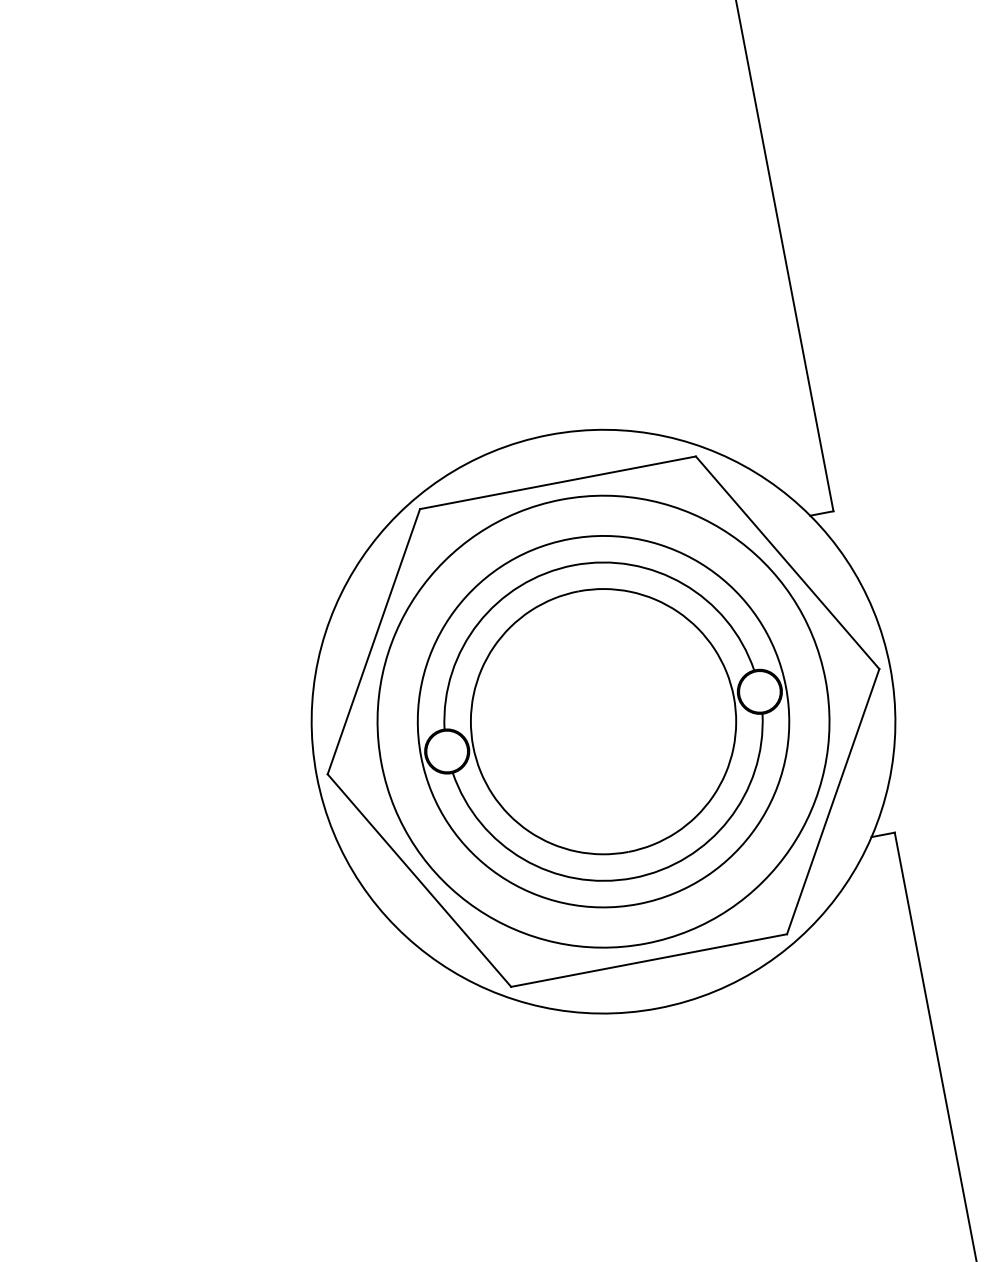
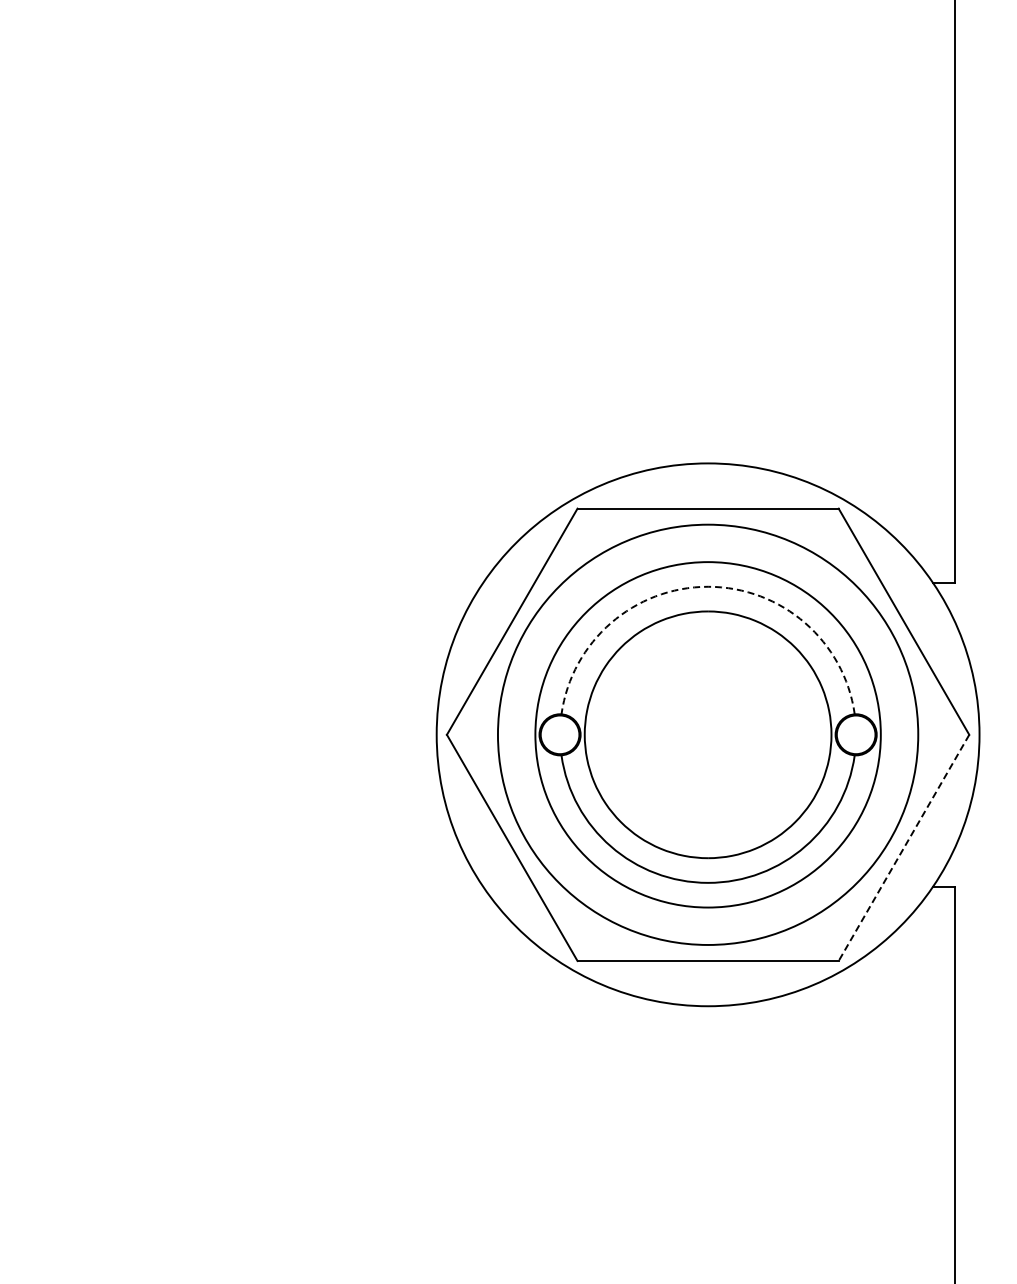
arc: (574, 564) -> (708, 586), solid -> dashed
line: (833, 801) -> (904, 847), solid -> dashed

